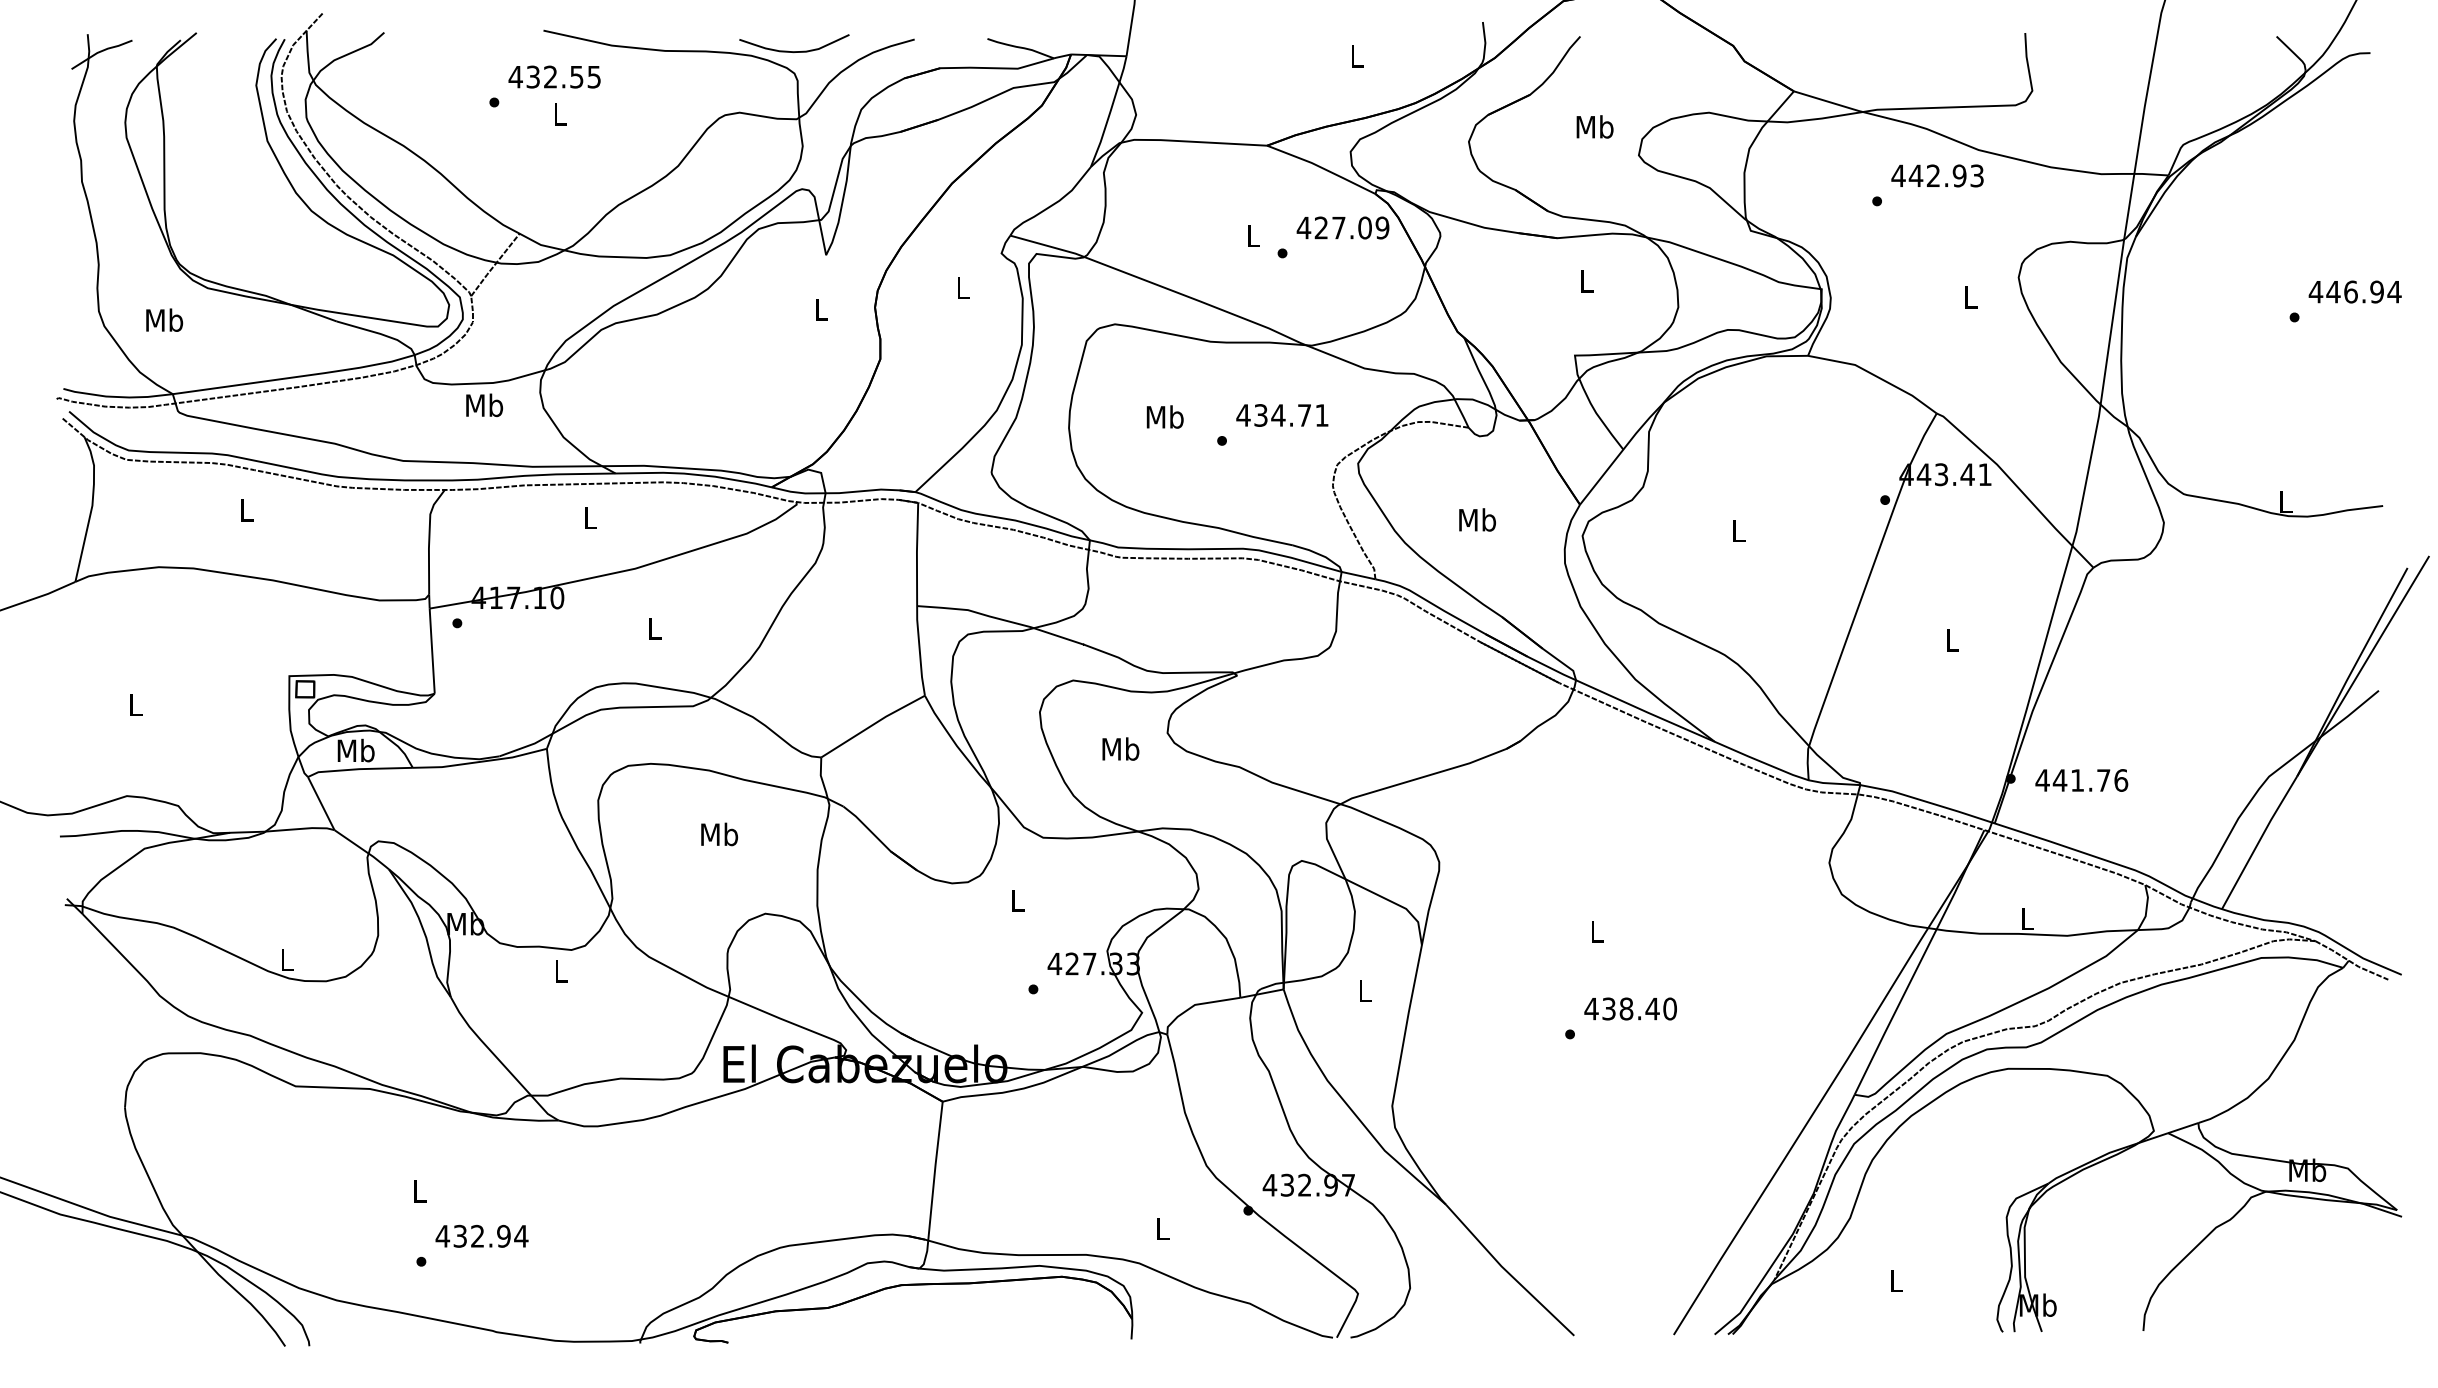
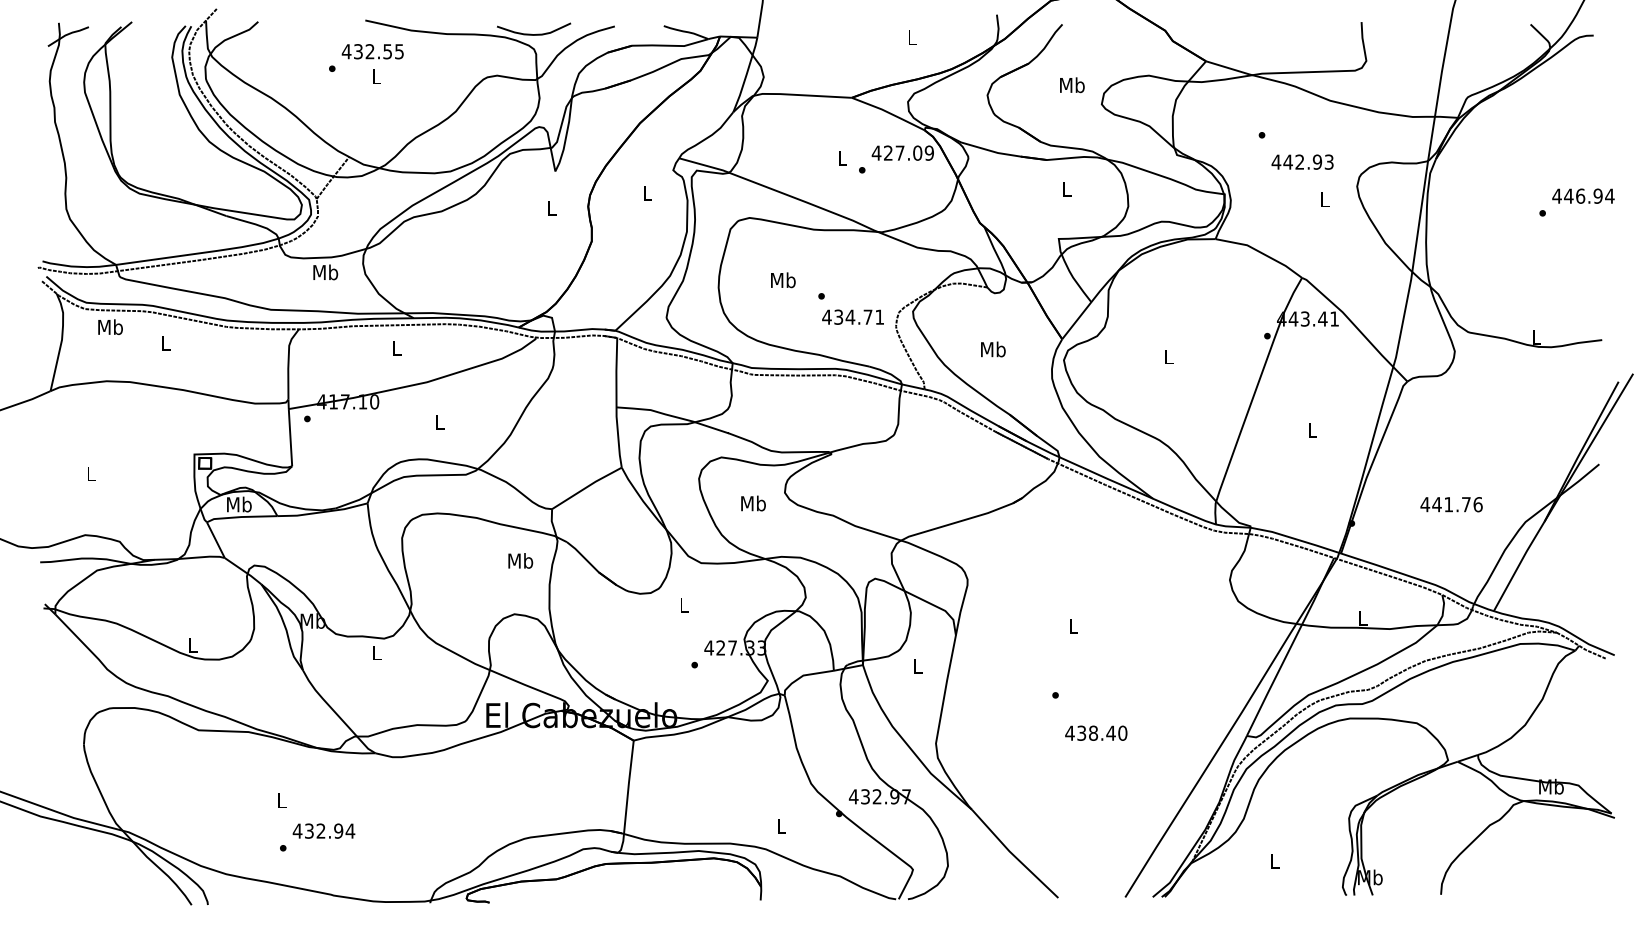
text: (1937, 174) -> (1302, 161), moved
text: (164, 319) -> (110, 326), moved
text: (1281, 414) -> (852, 316), moved
text: (2081, 780) -> (1451, 504), moved
text: (719, 833) -> (520, 560), moved
text: (1630, 1007) -> (1096, 732), moved

